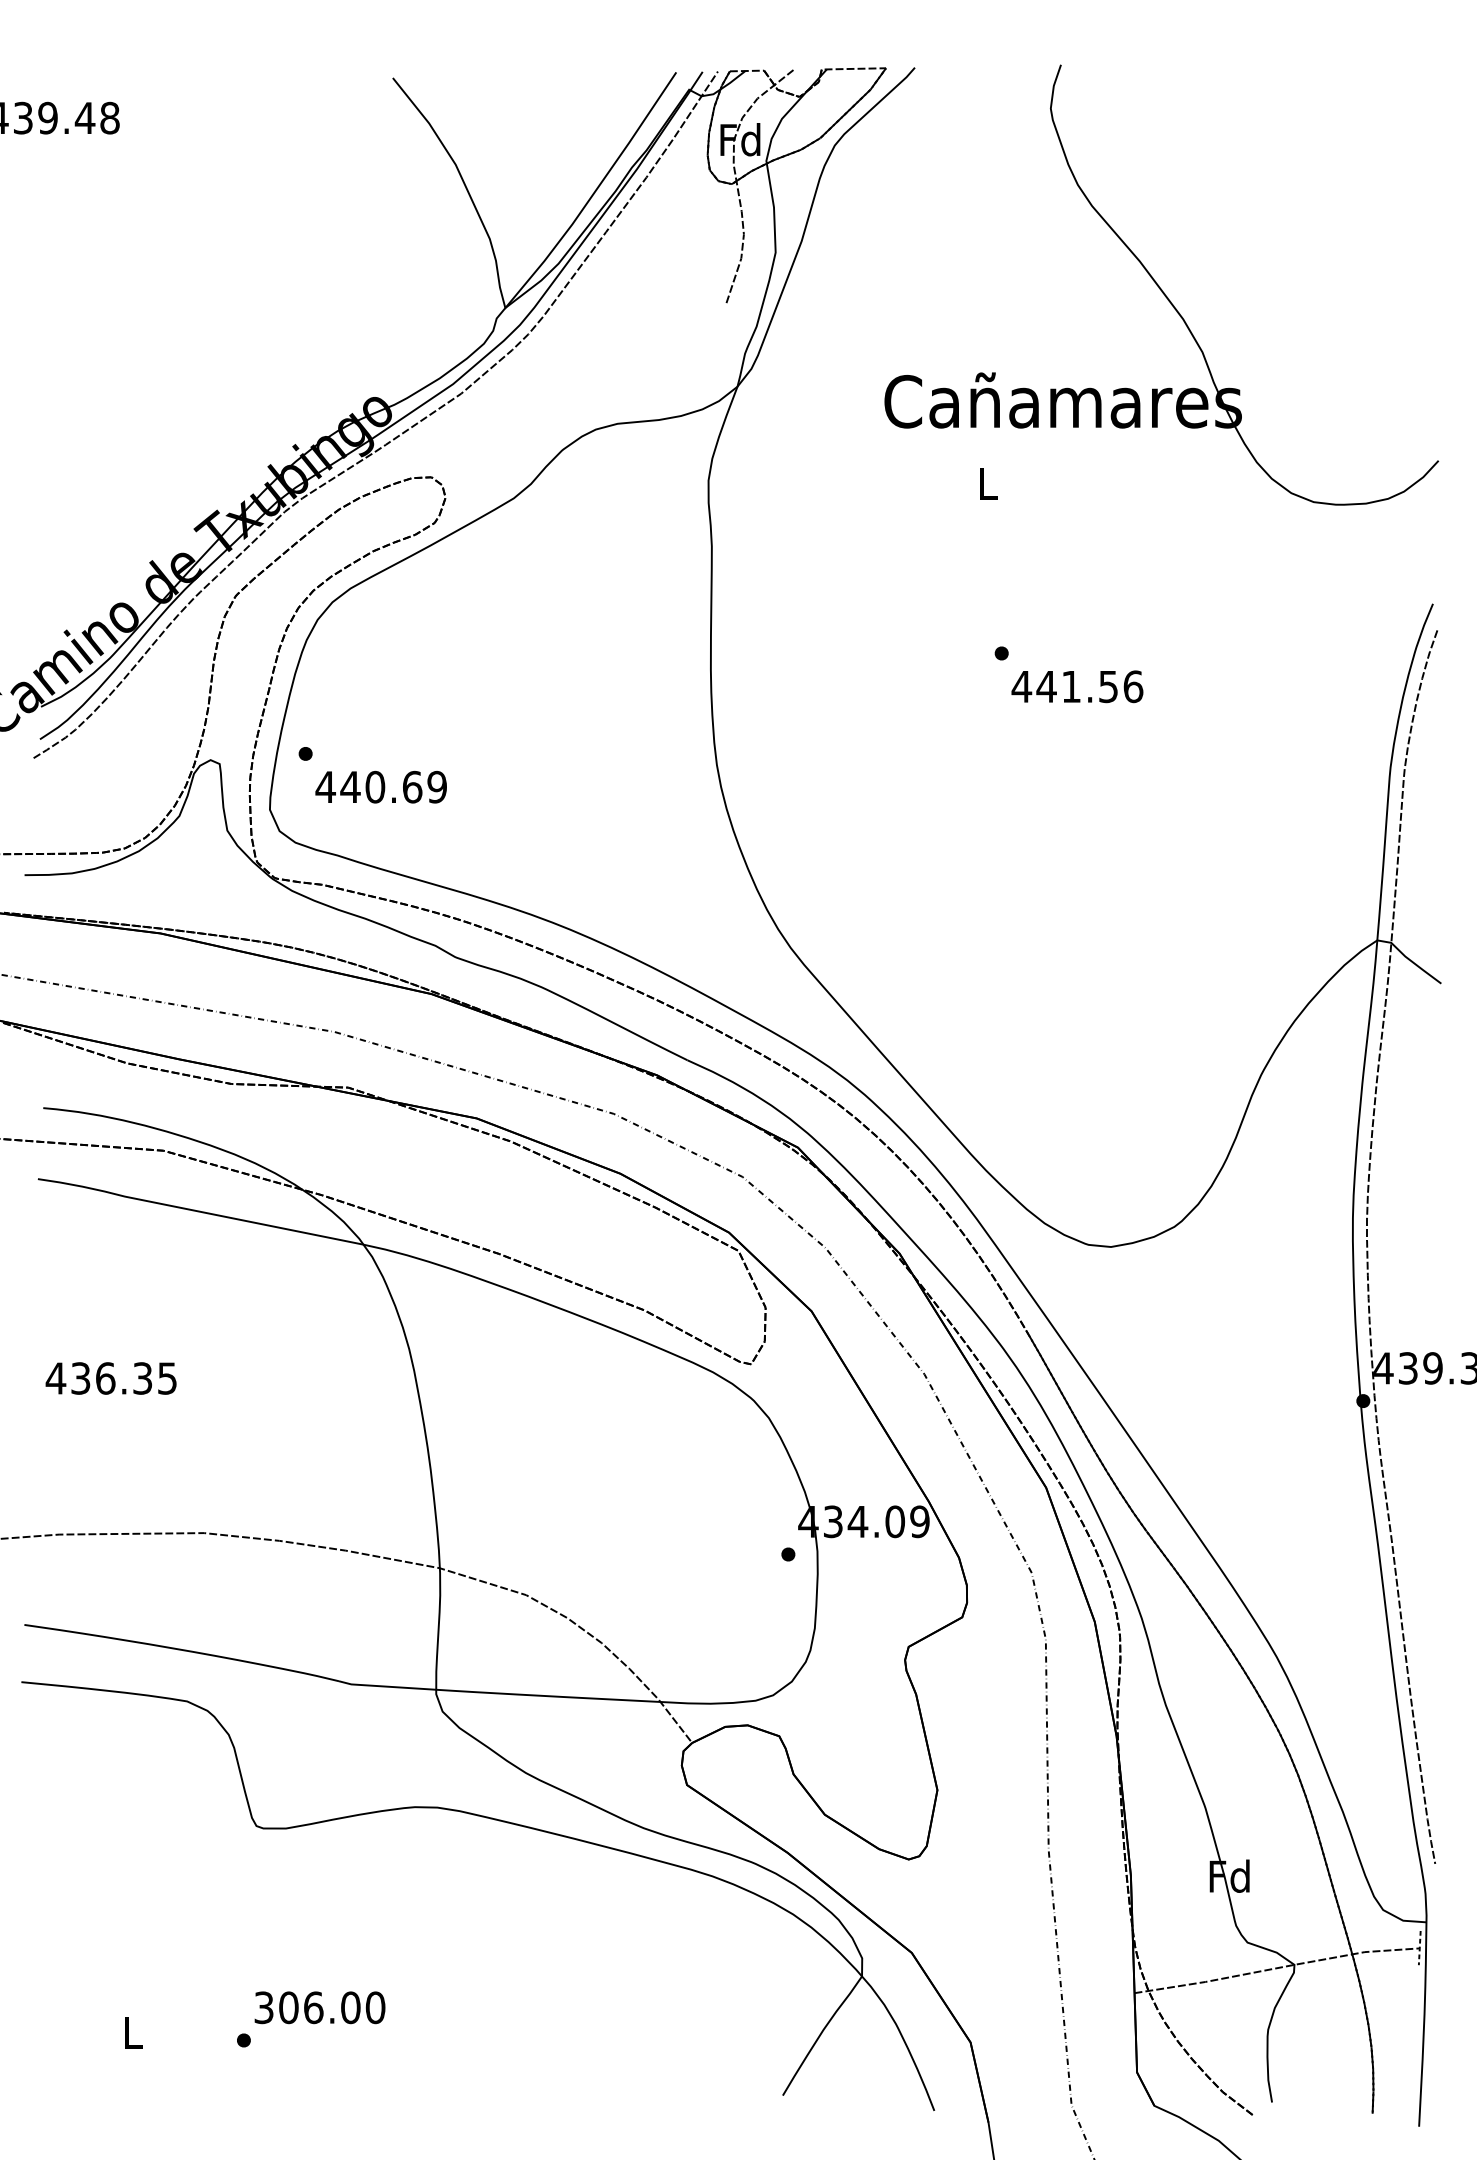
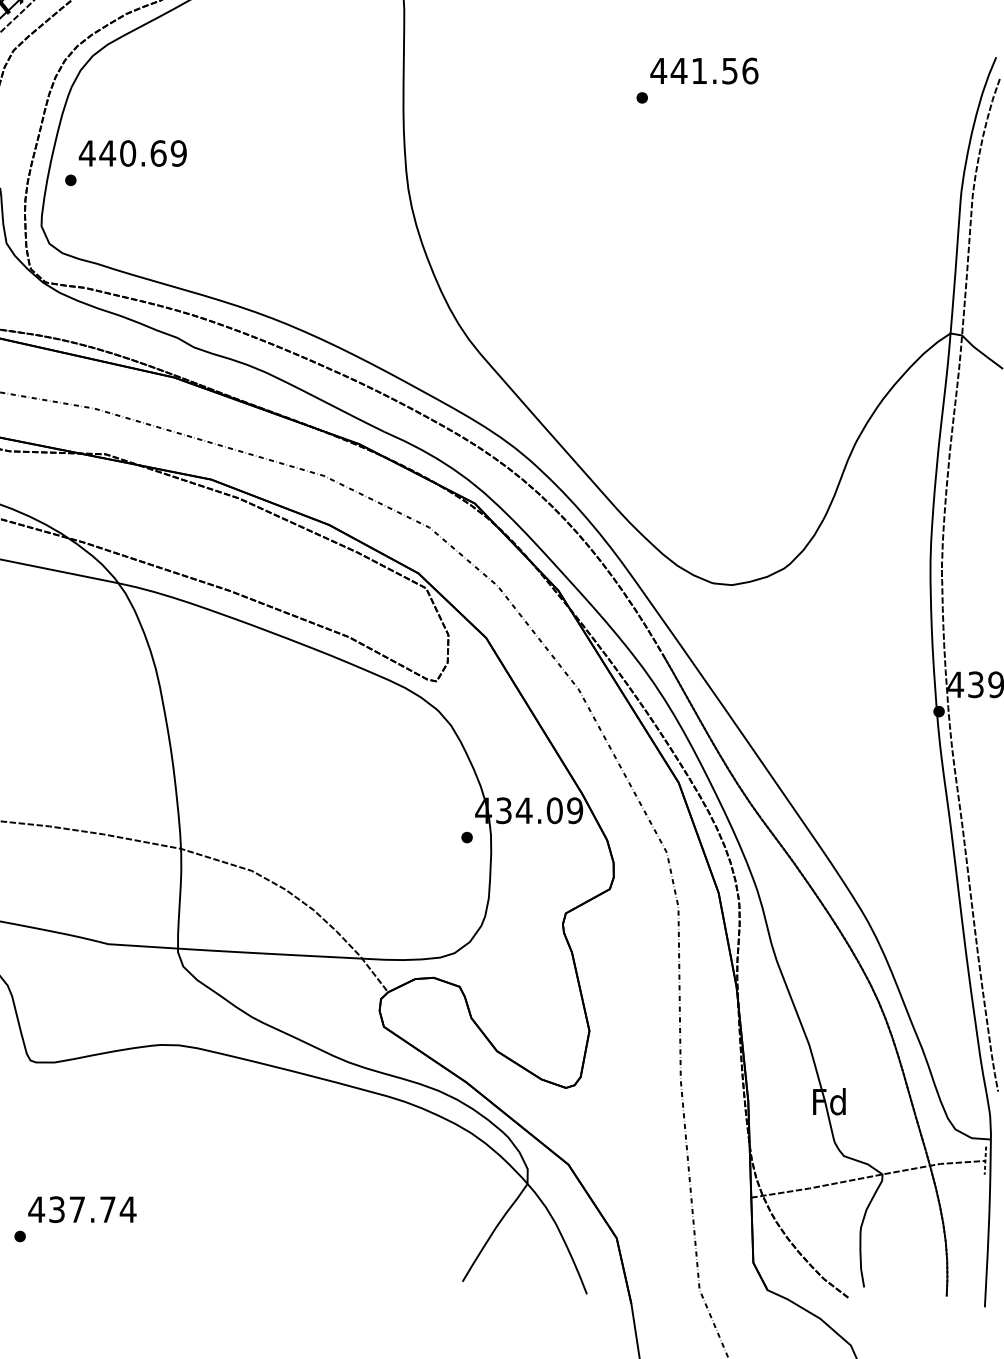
text: (1077, 686) -> (704, 70), moved
text: (380, 787) -> (132, 153), moved
text: (319, 2007) -> (82, 1209), 306.00 -> 437.74

